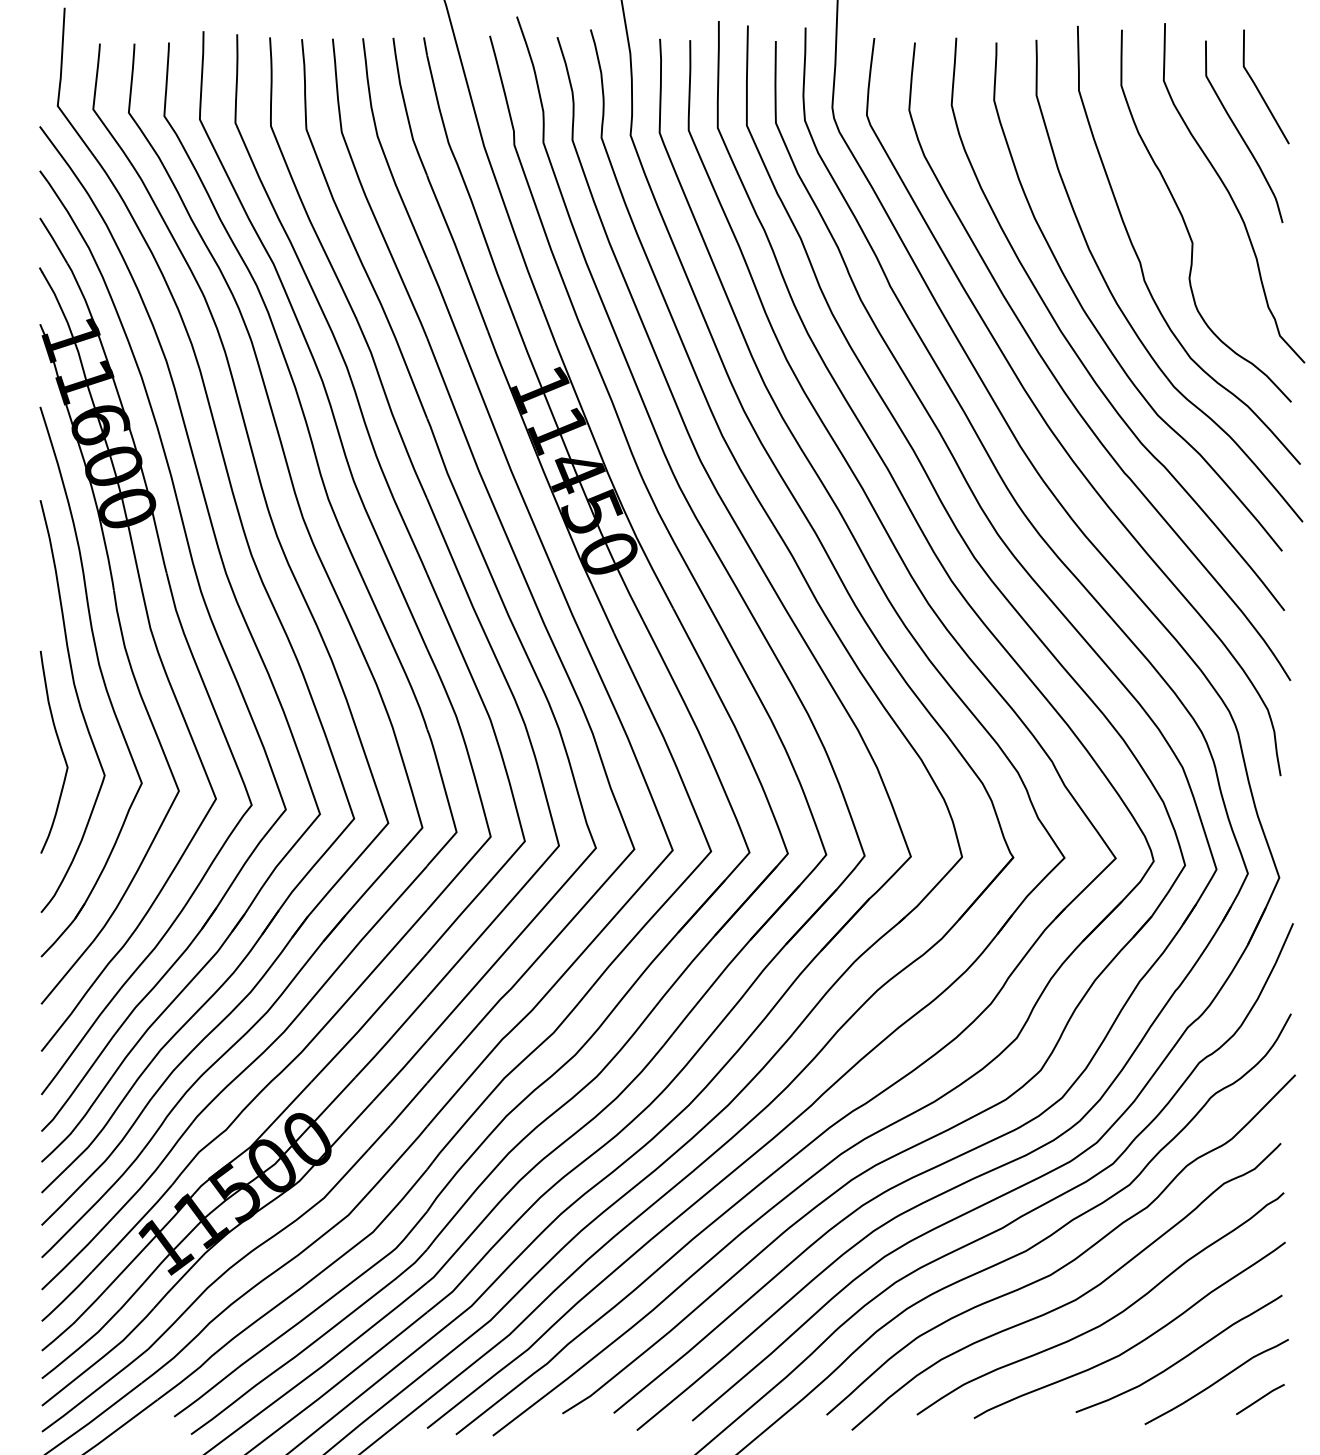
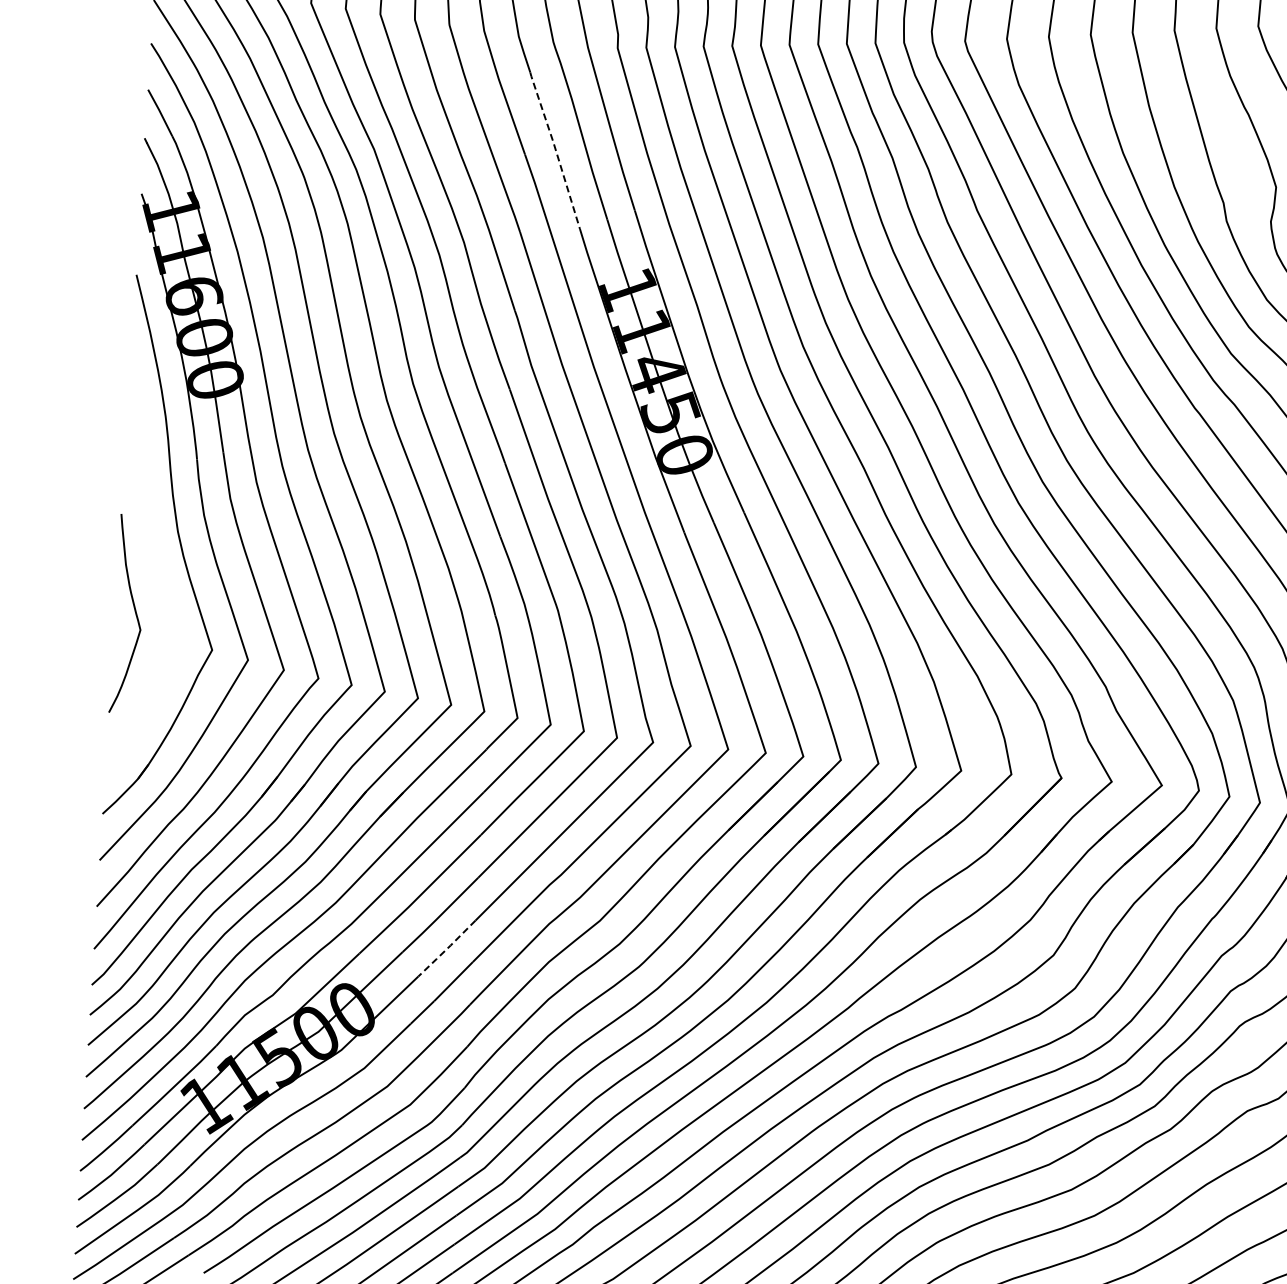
line: (458, 252) -> (556, 150), solid -> dashed
curve: (78, 704) -> (155, 568), removed
line: (400, 1071) -> (447, 948), solid -> dashed

